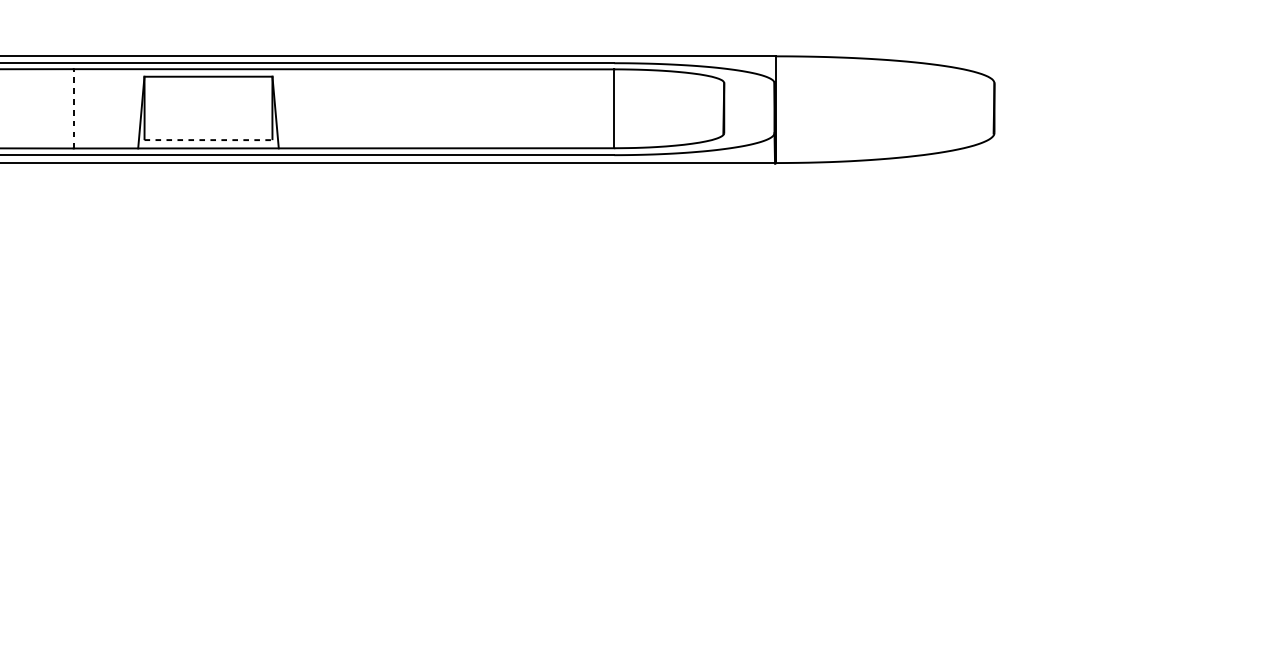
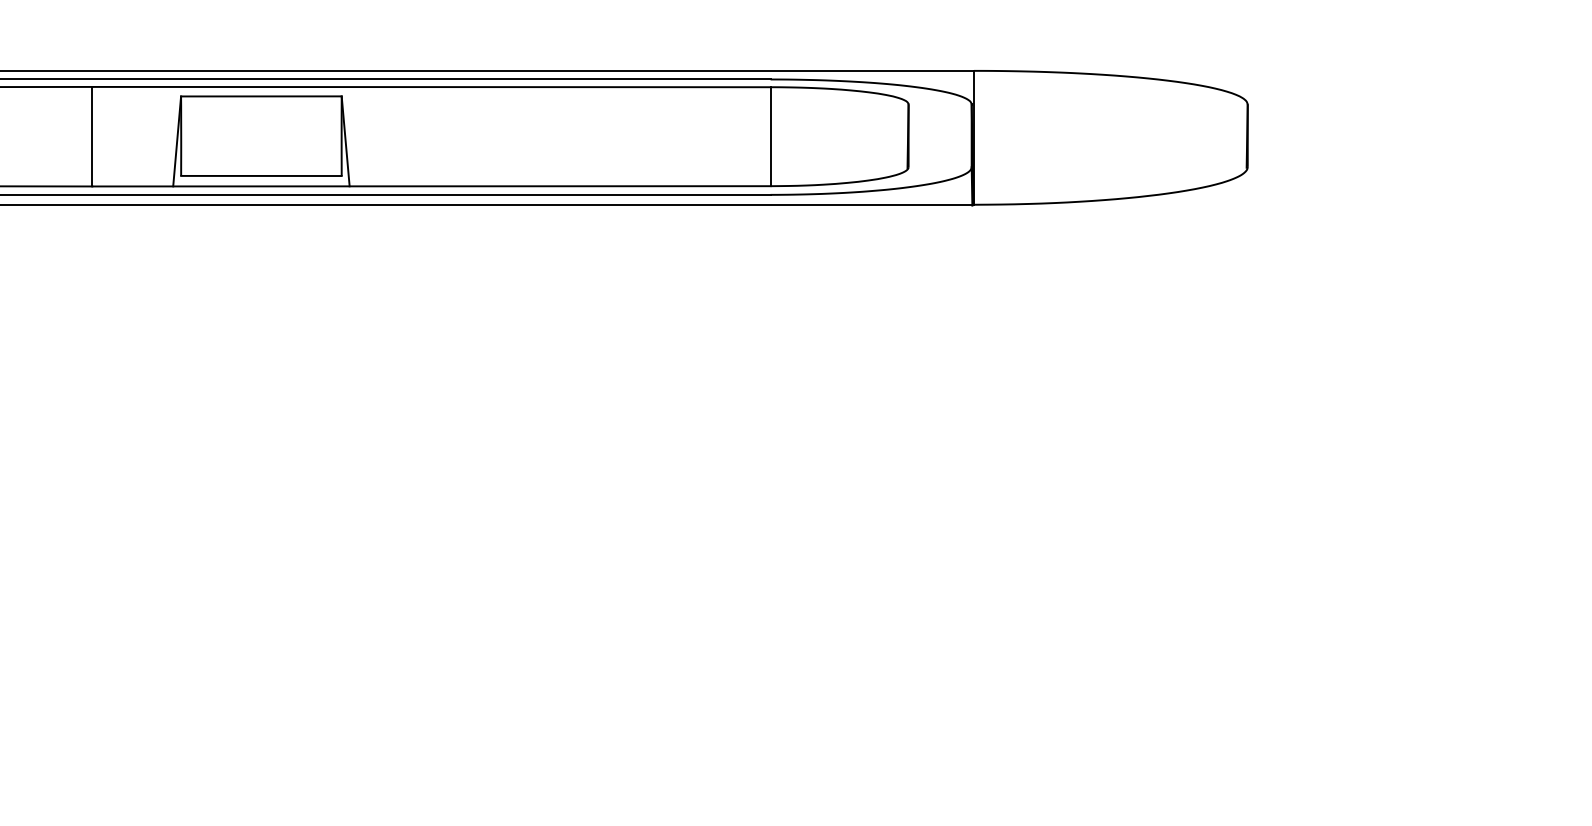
line: (73, 108) -> (92, 136), dashed -> solid
line: (208, 139) -> (261, 175), dashed -> solid

